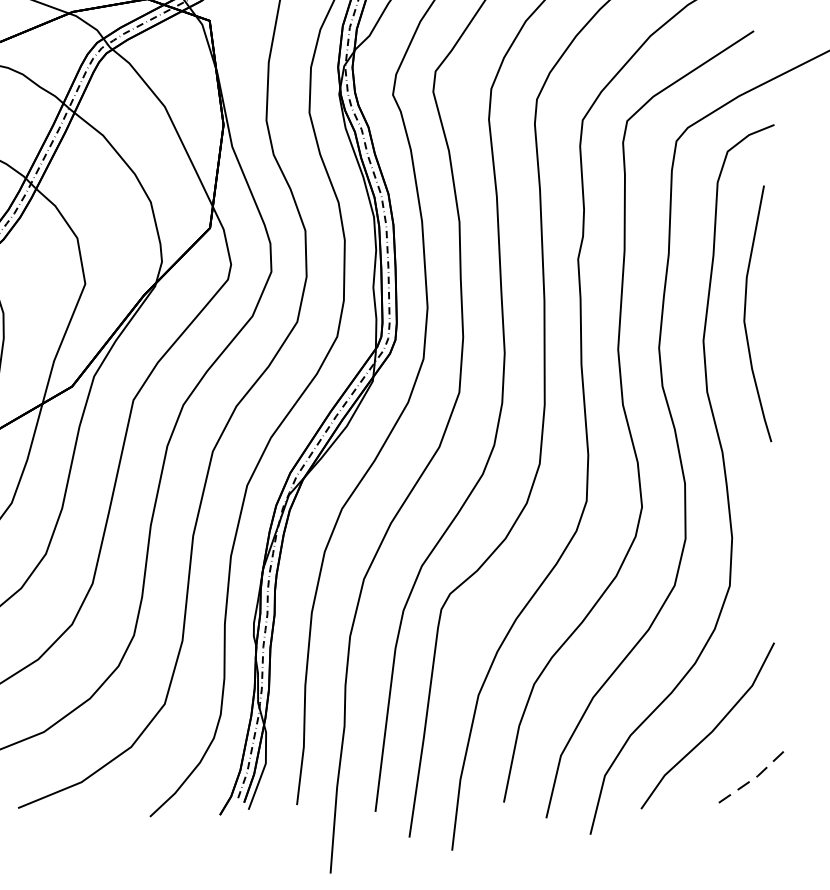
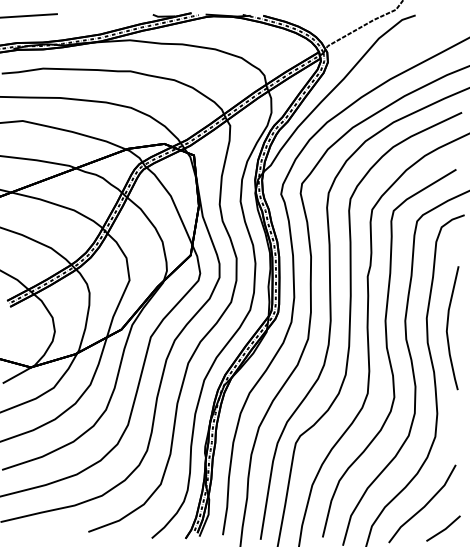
curve: (747, 313) -> (448, 327), moved
line: (755, 777) -> (444, 529), dashed -> solid

